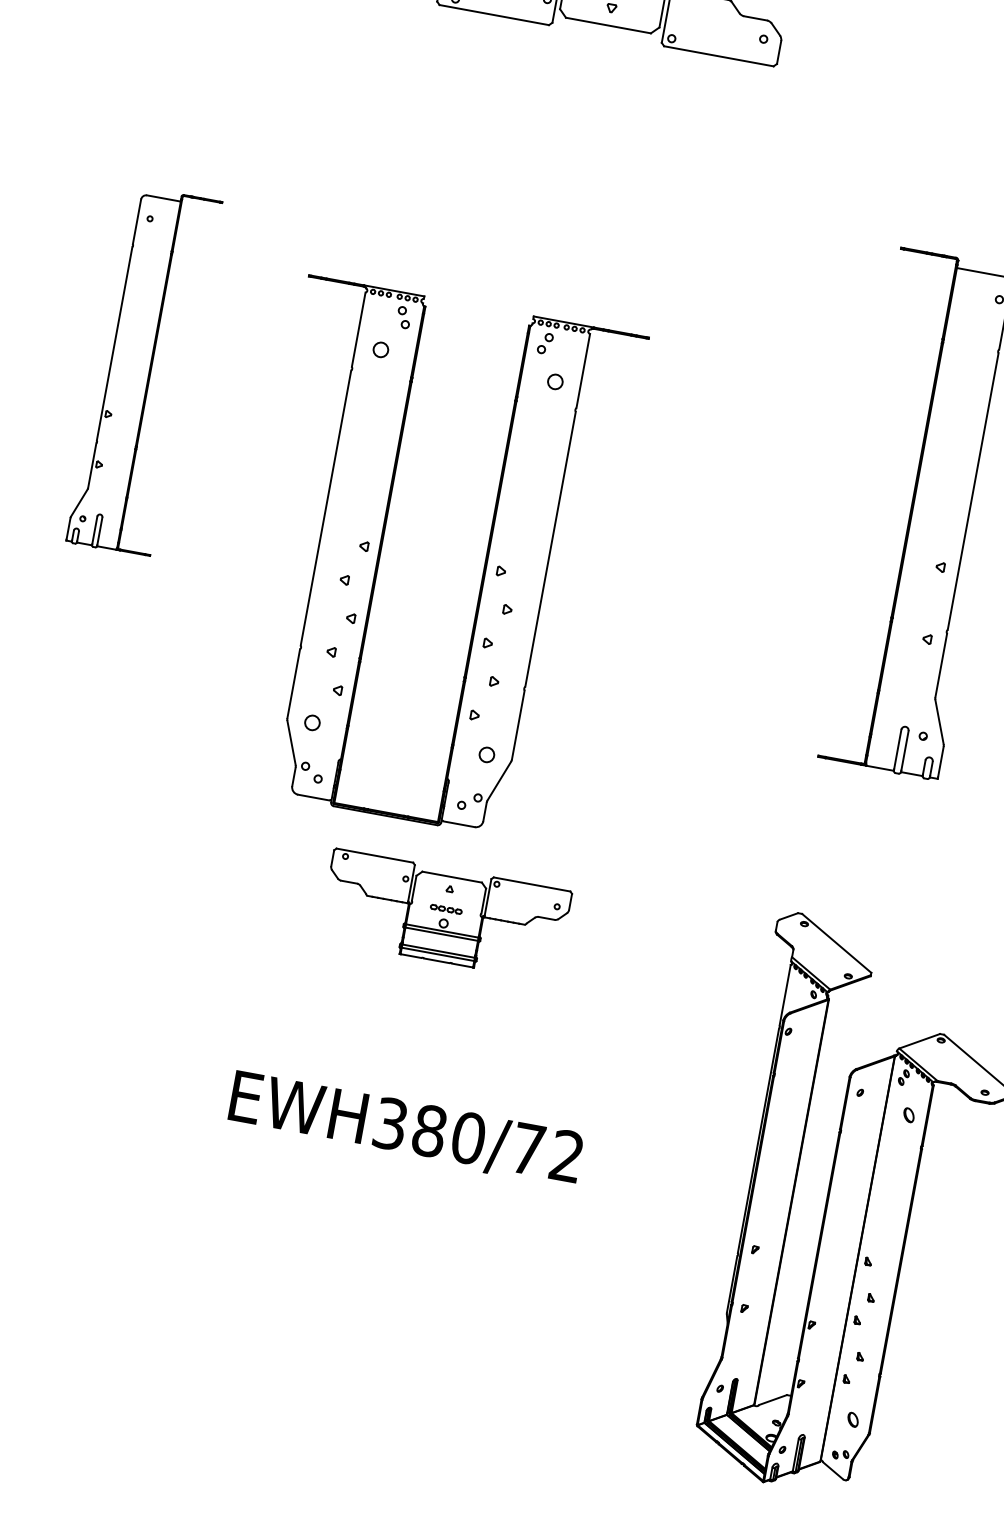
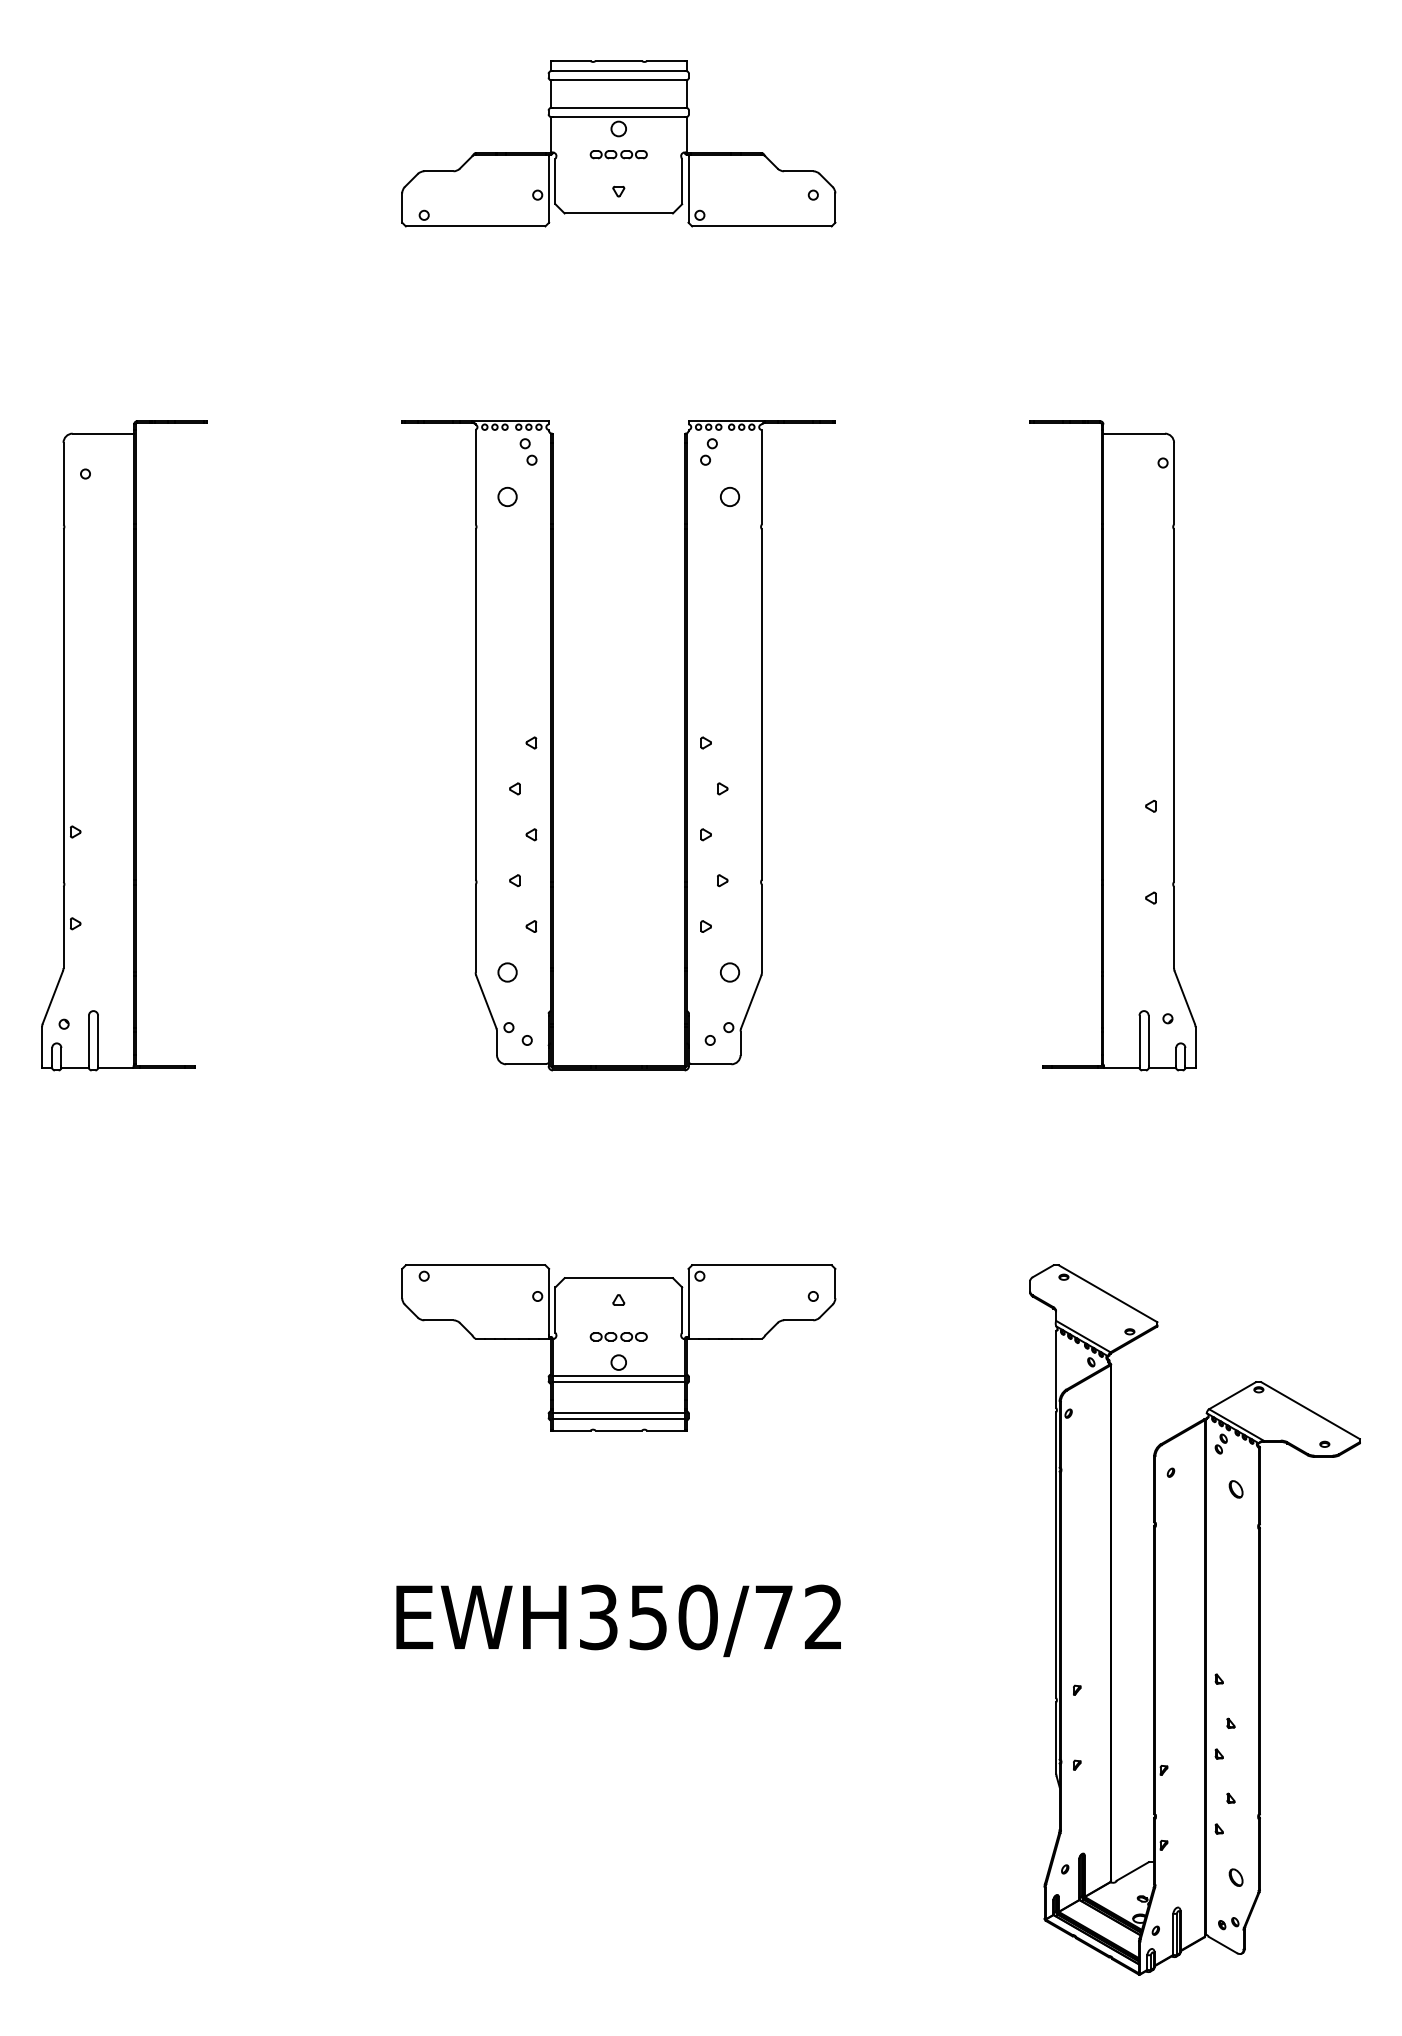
part: (144, 371) -> (124, 745), size x1.43
part: (381, 551) -> (553, 745), moved
part: (444, 915) -> (618, 1347), size x1.43
text: (429, 1131) -> (648, 1617), EWH380/72 -> EWH350/72

